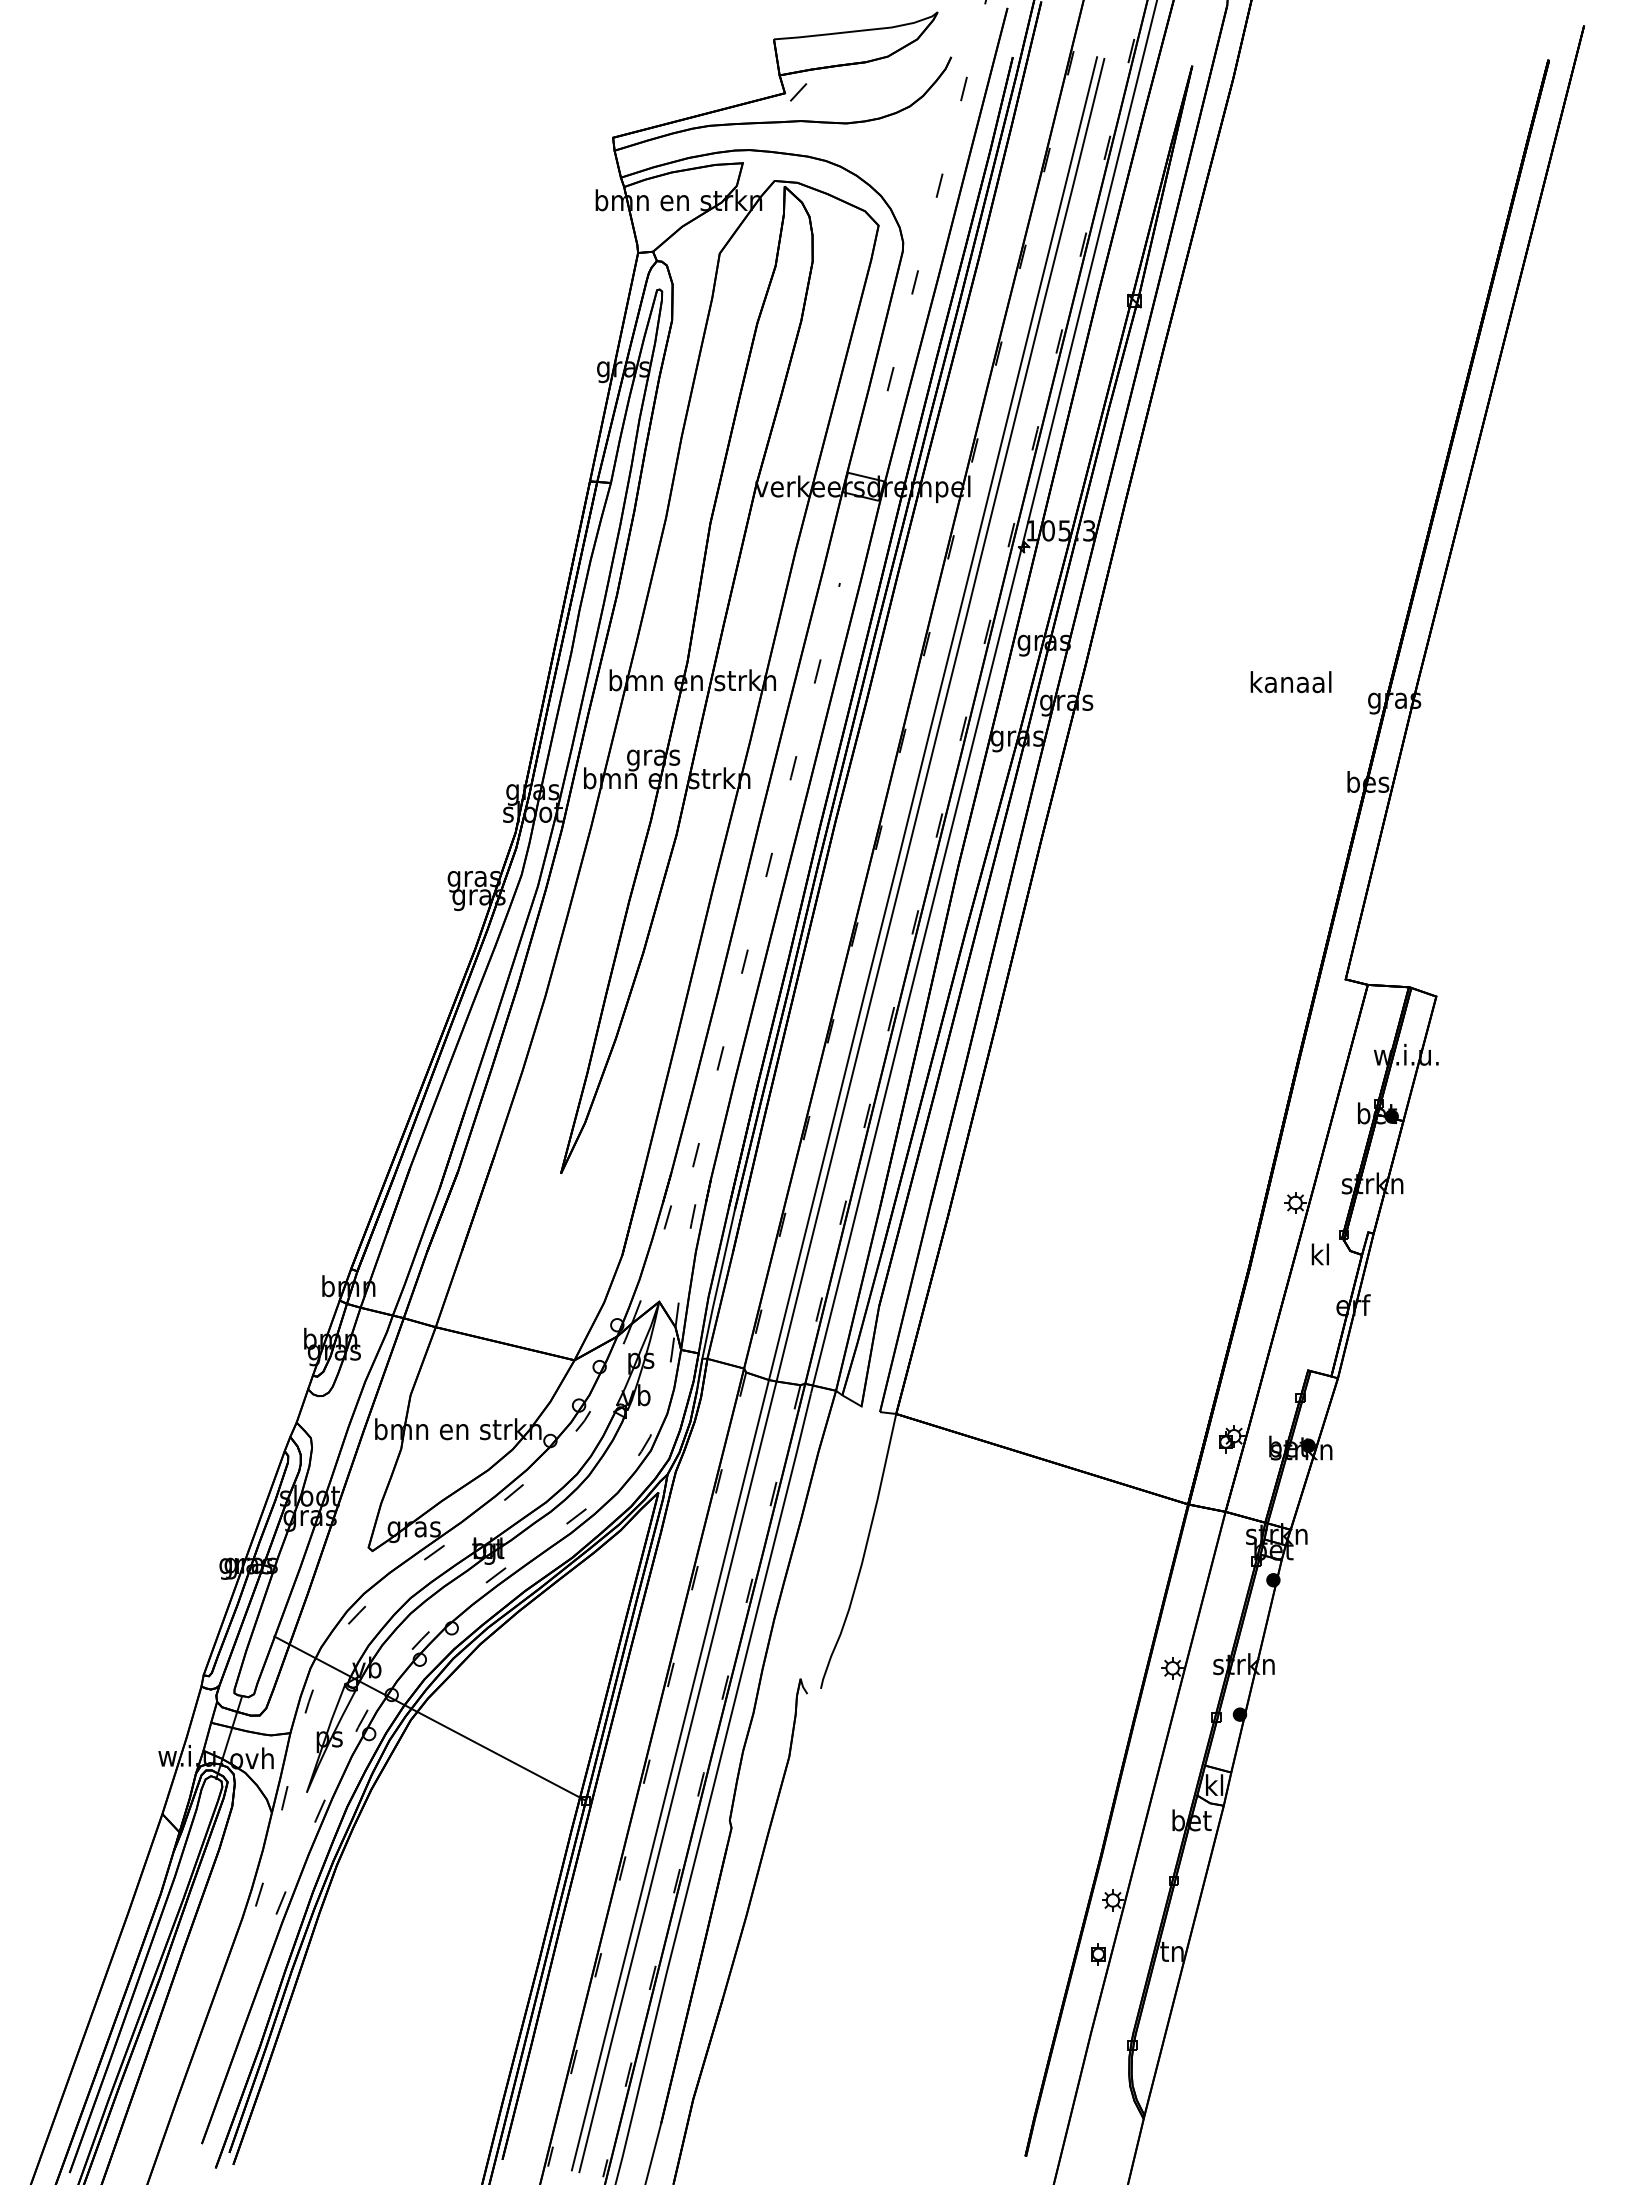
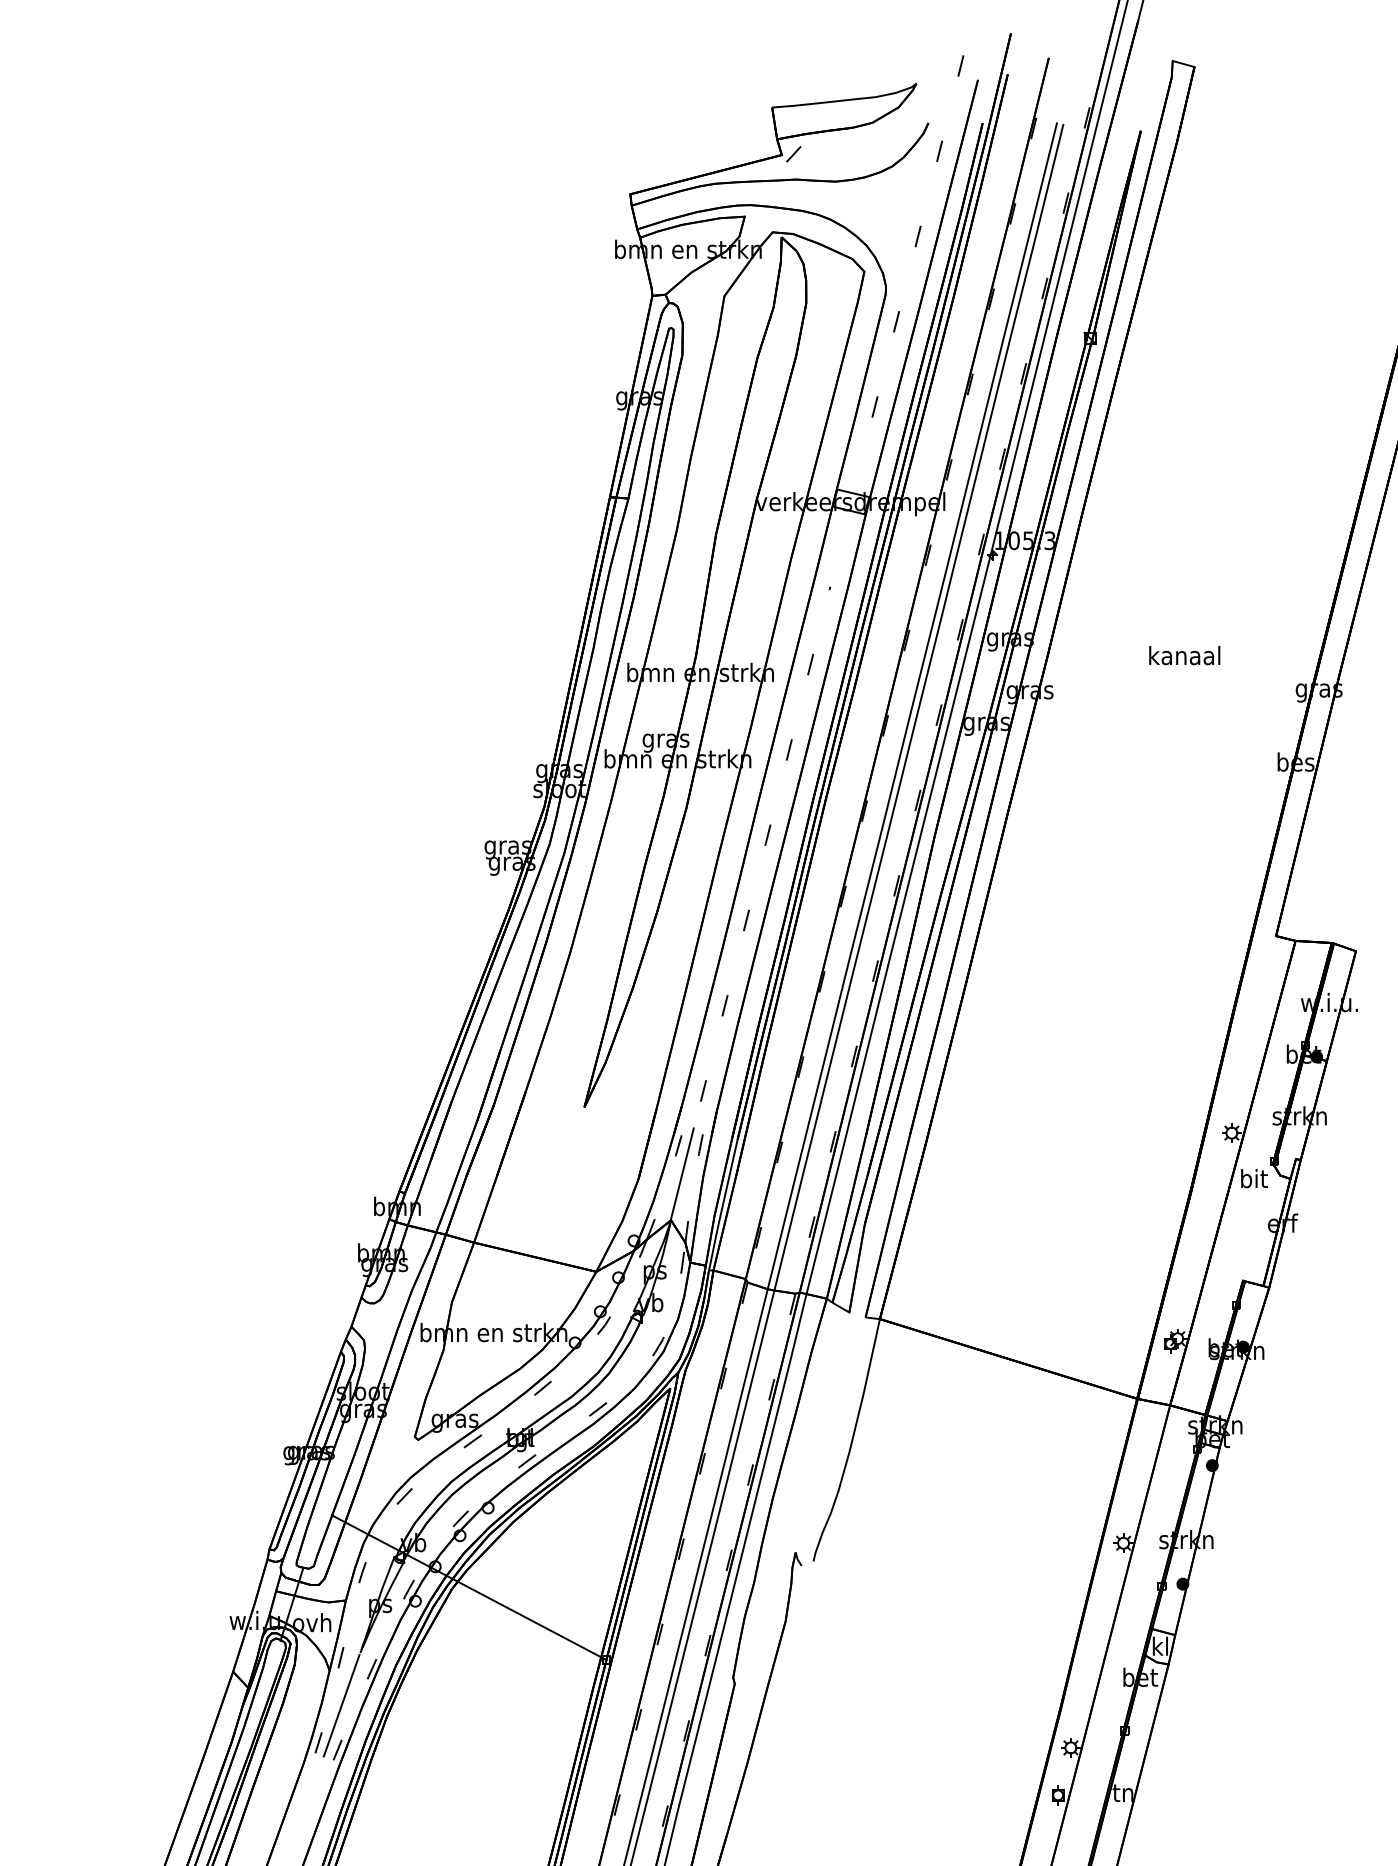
text: (1290, 682) -> (1184, 655), moved
line: (672, 1248) -> (682, 1173), added
text: (1321, 1254) -> (1254, 1178), kl -> bit
line: (285, 1852) -> (341, 1705), added

